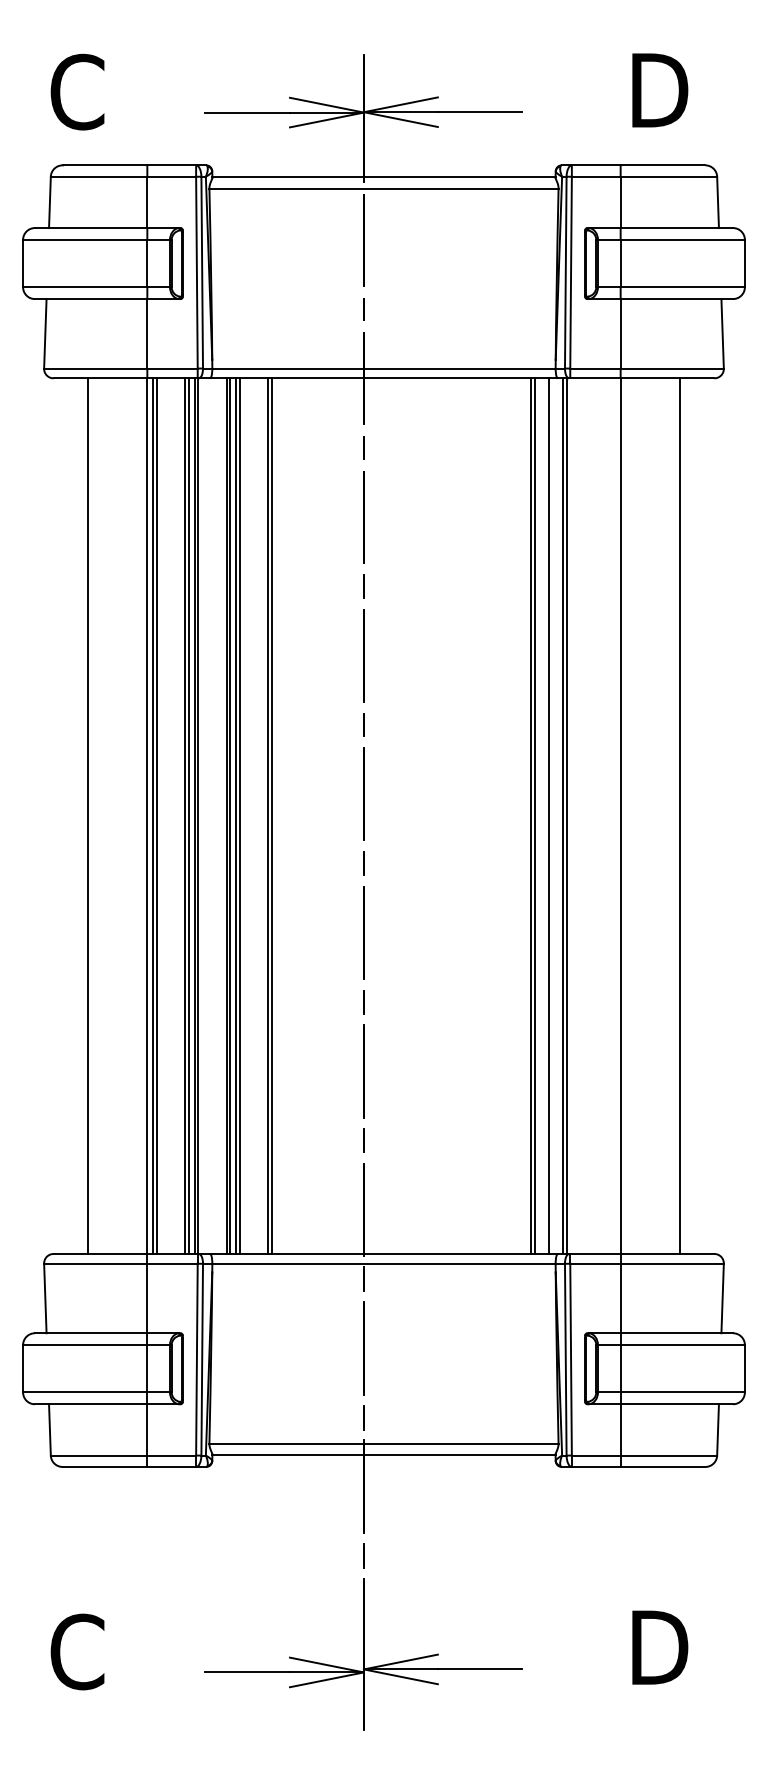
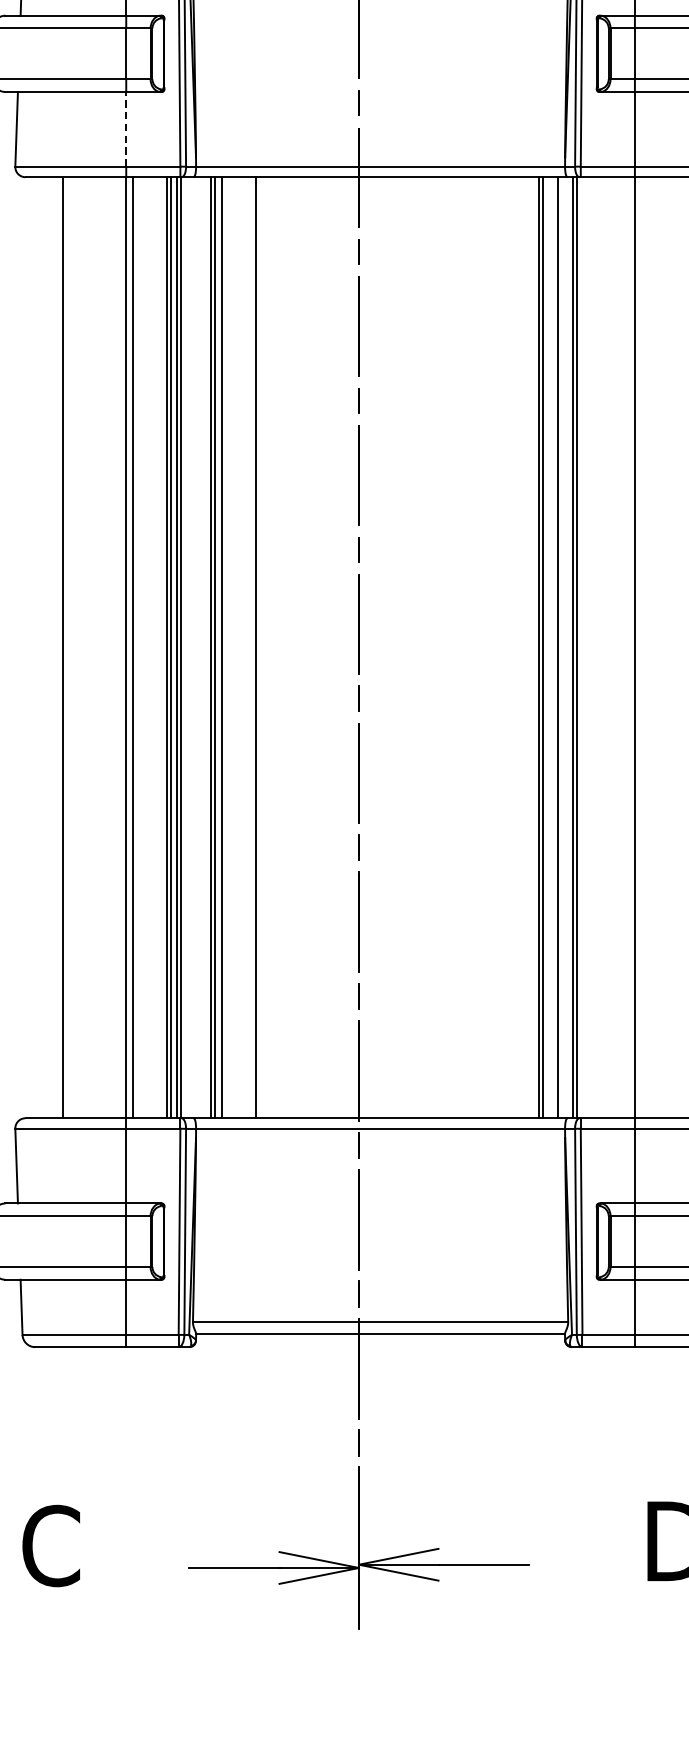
line: (147, 333) -> (126, 129), solid -> dashed
line: (156, 815) -> (136, 647), removed
line: (239, 815) -> (225, 647), removed
line: (271, 815) -> (259, 647), removed

